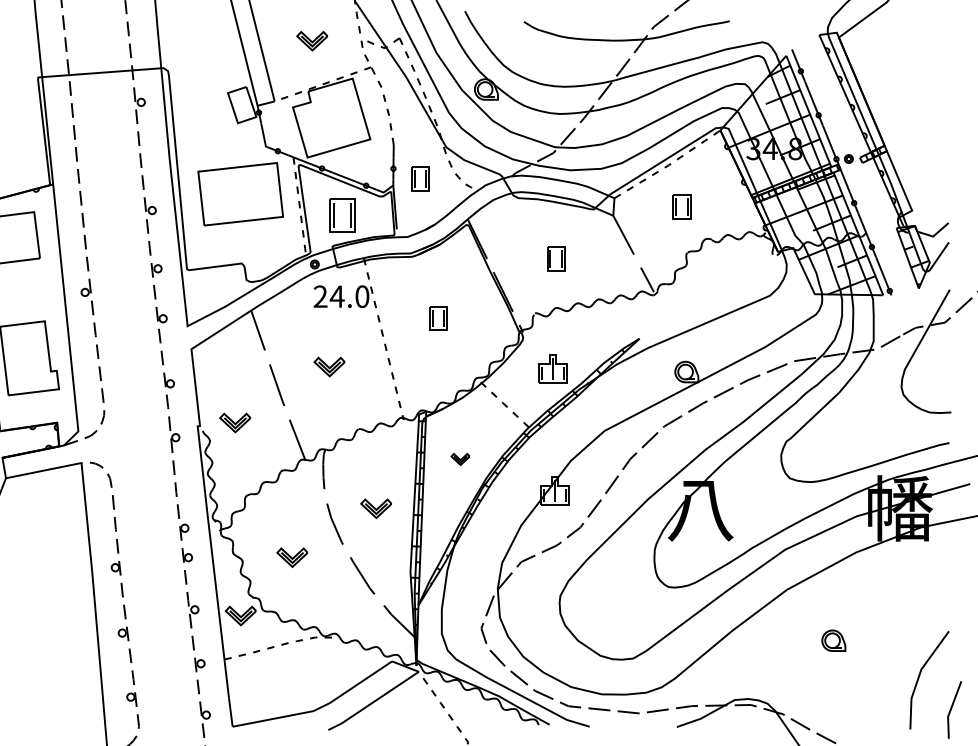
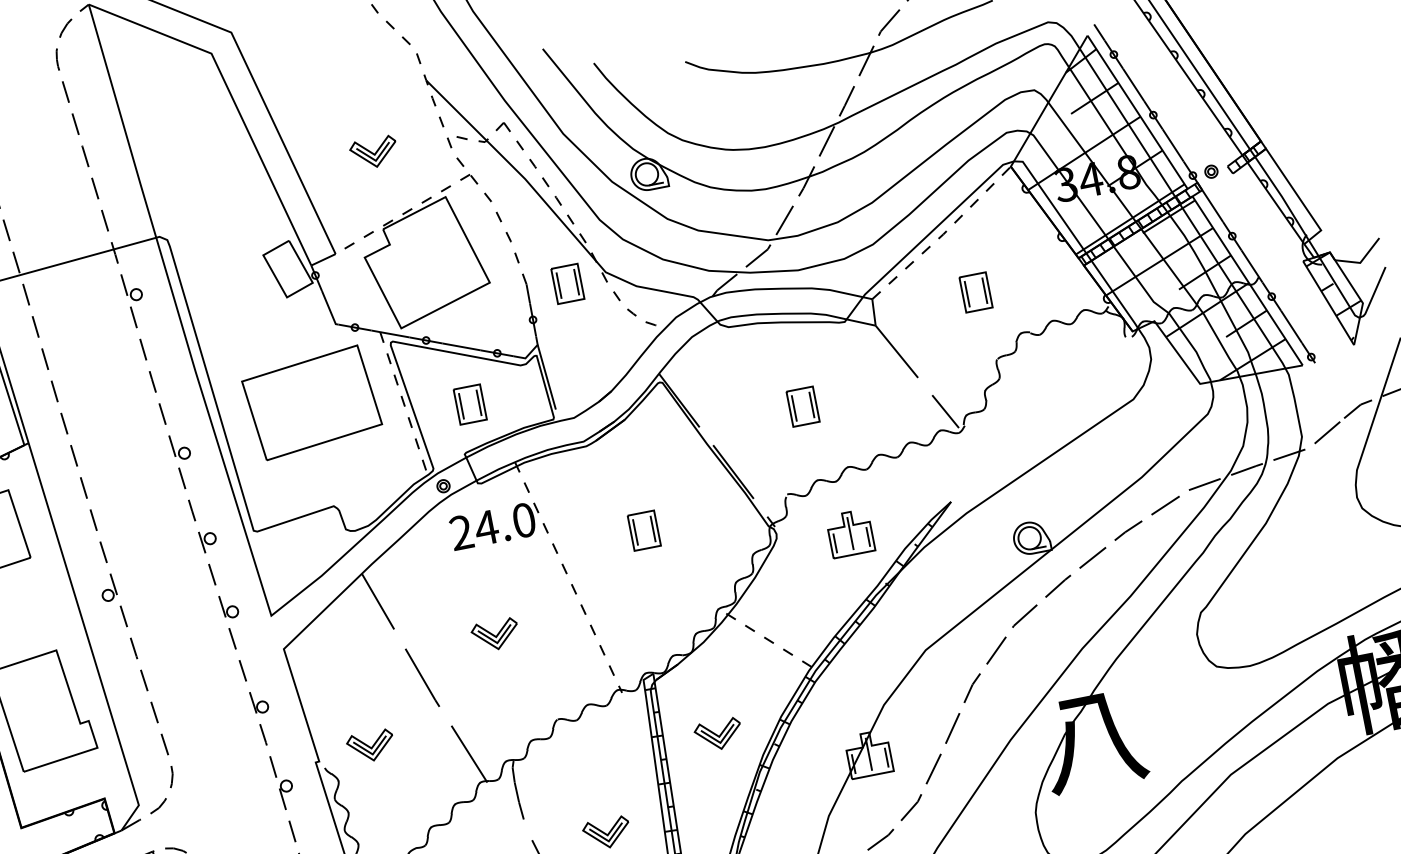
part: (420, 178) -> (567, 283), moved
part: (342, 215) -> (470, 404), size x0.71
part: (552, 368) -> (849, 532), moved
part: (460, 459) -> (718, 735), size x1.67

